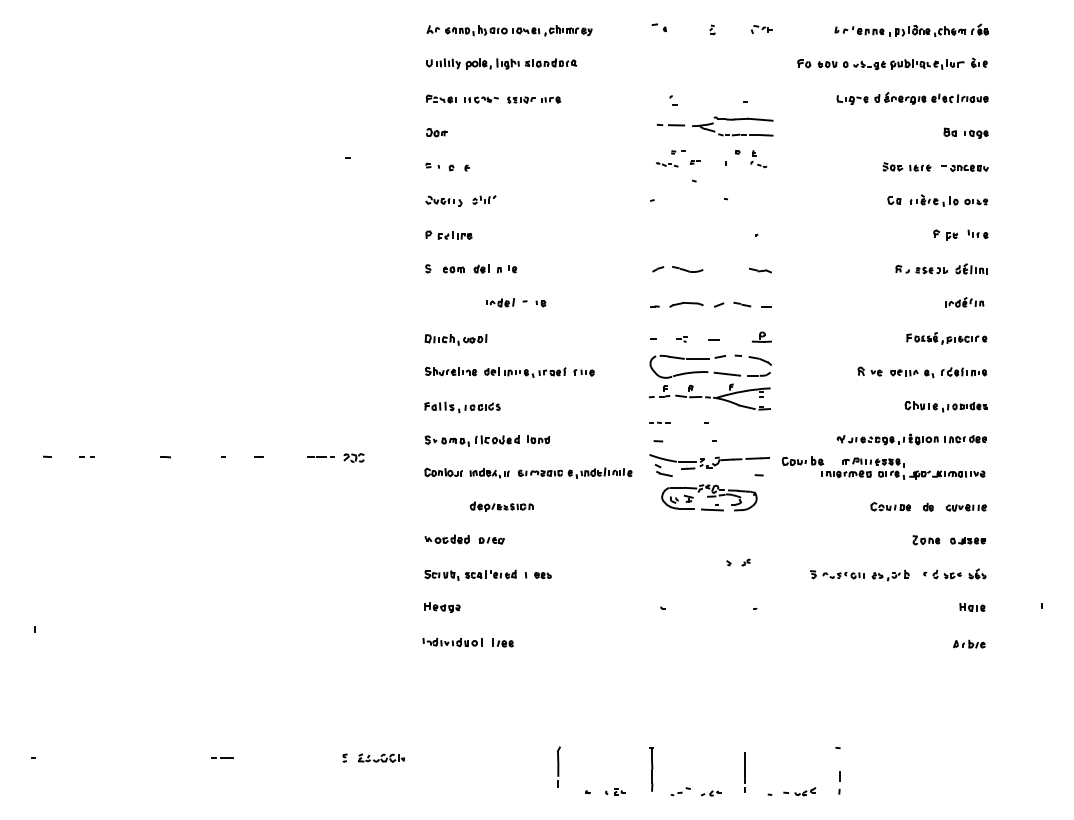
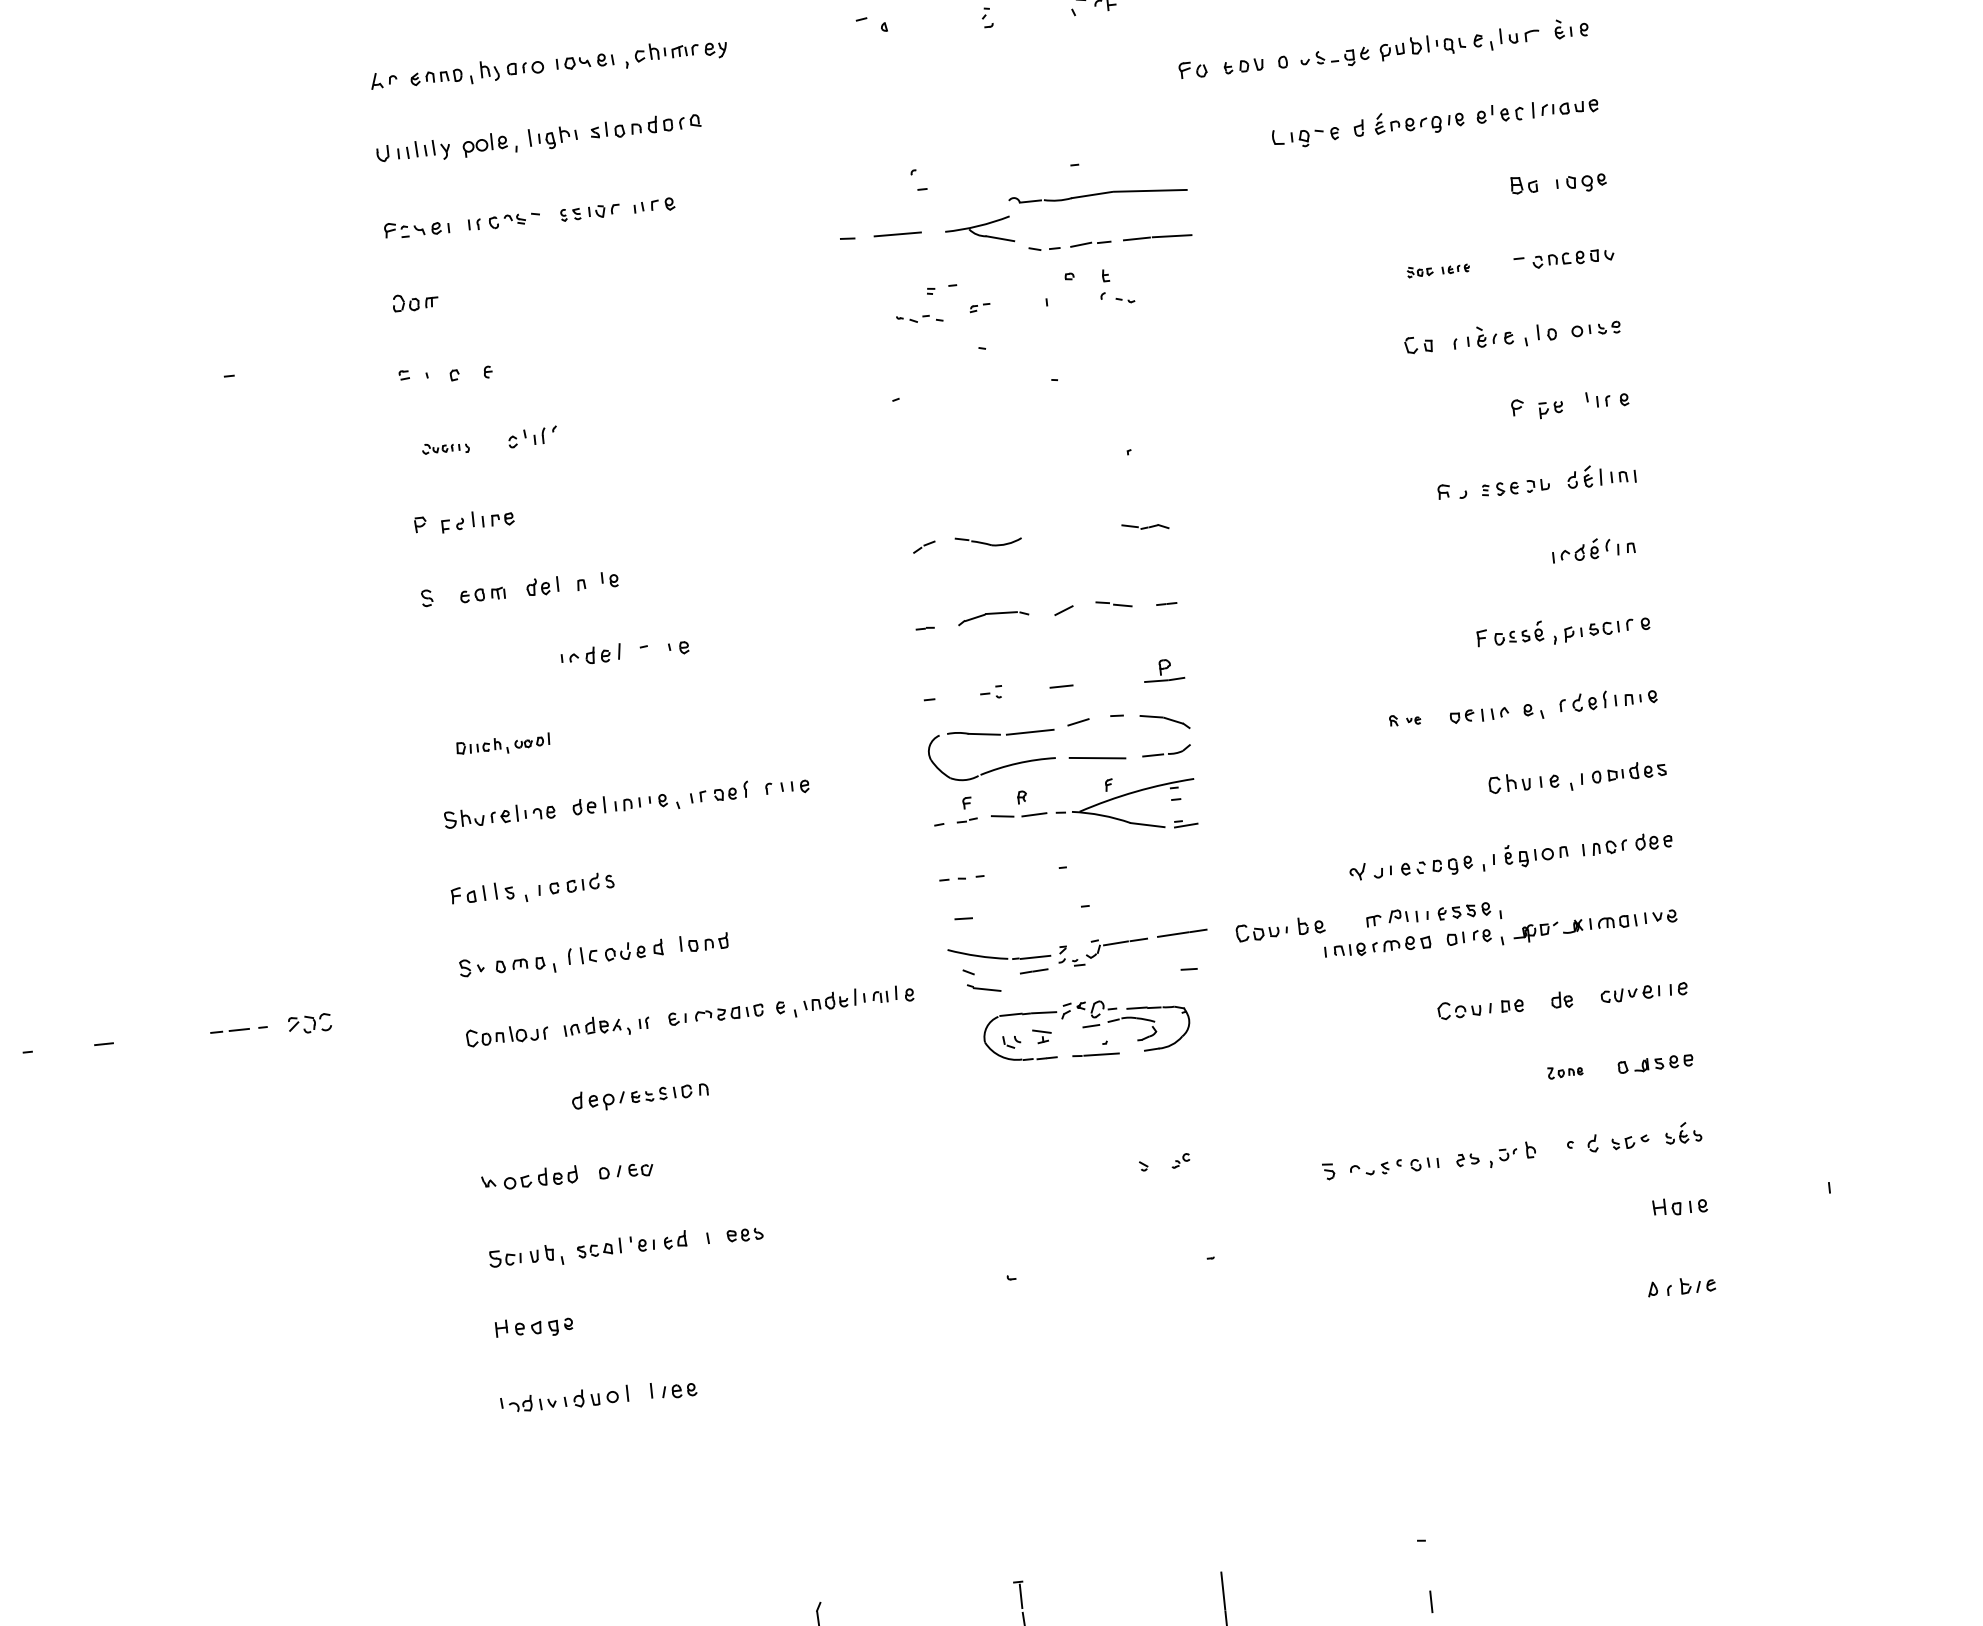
part: (714, 126) -> (1013, 225), size x1.4
part: (906, 166) -> (1437, 268), size x0.6
part: (443, 200) -> (444, 447), size x0.6
part: (455, 339) -> (502, 744), size x0.7
part: (869, 371) -> (1403, 719), size x0.6
part: (926, 540) -> (1565, 1072), size x0.6

